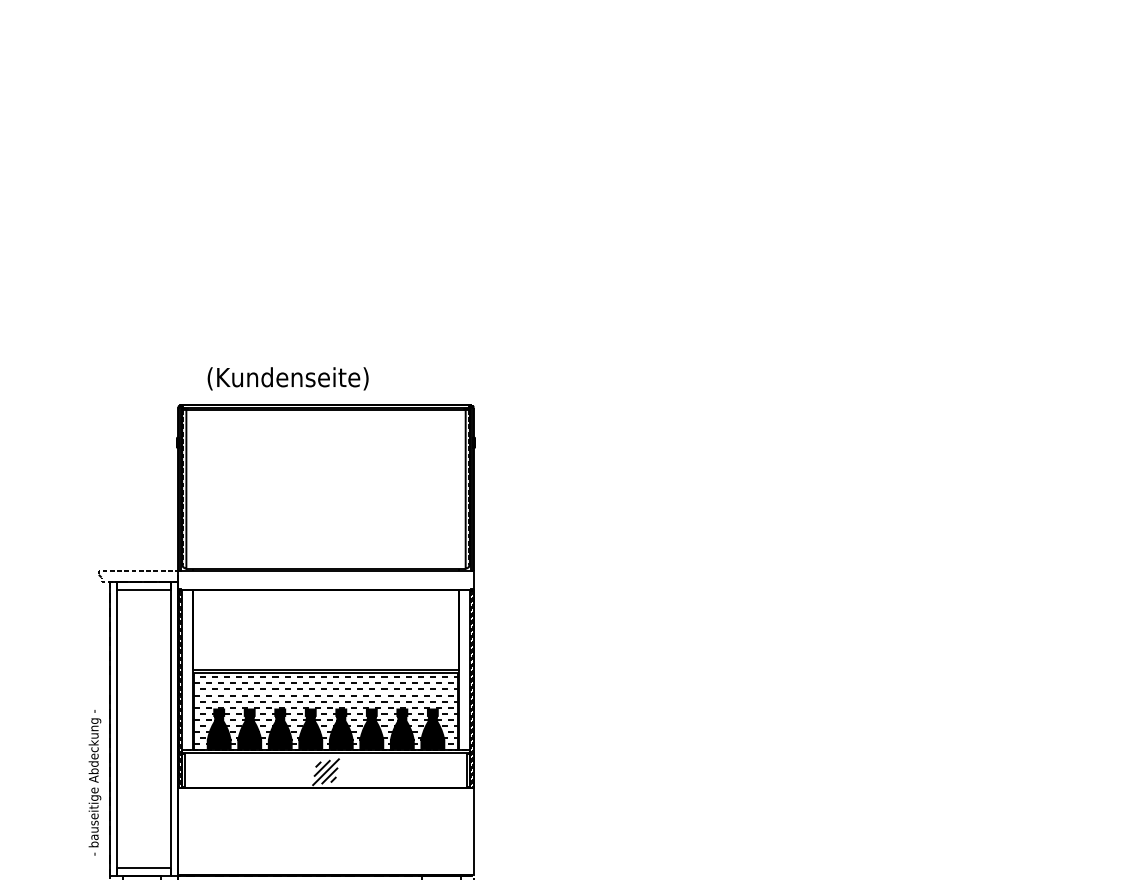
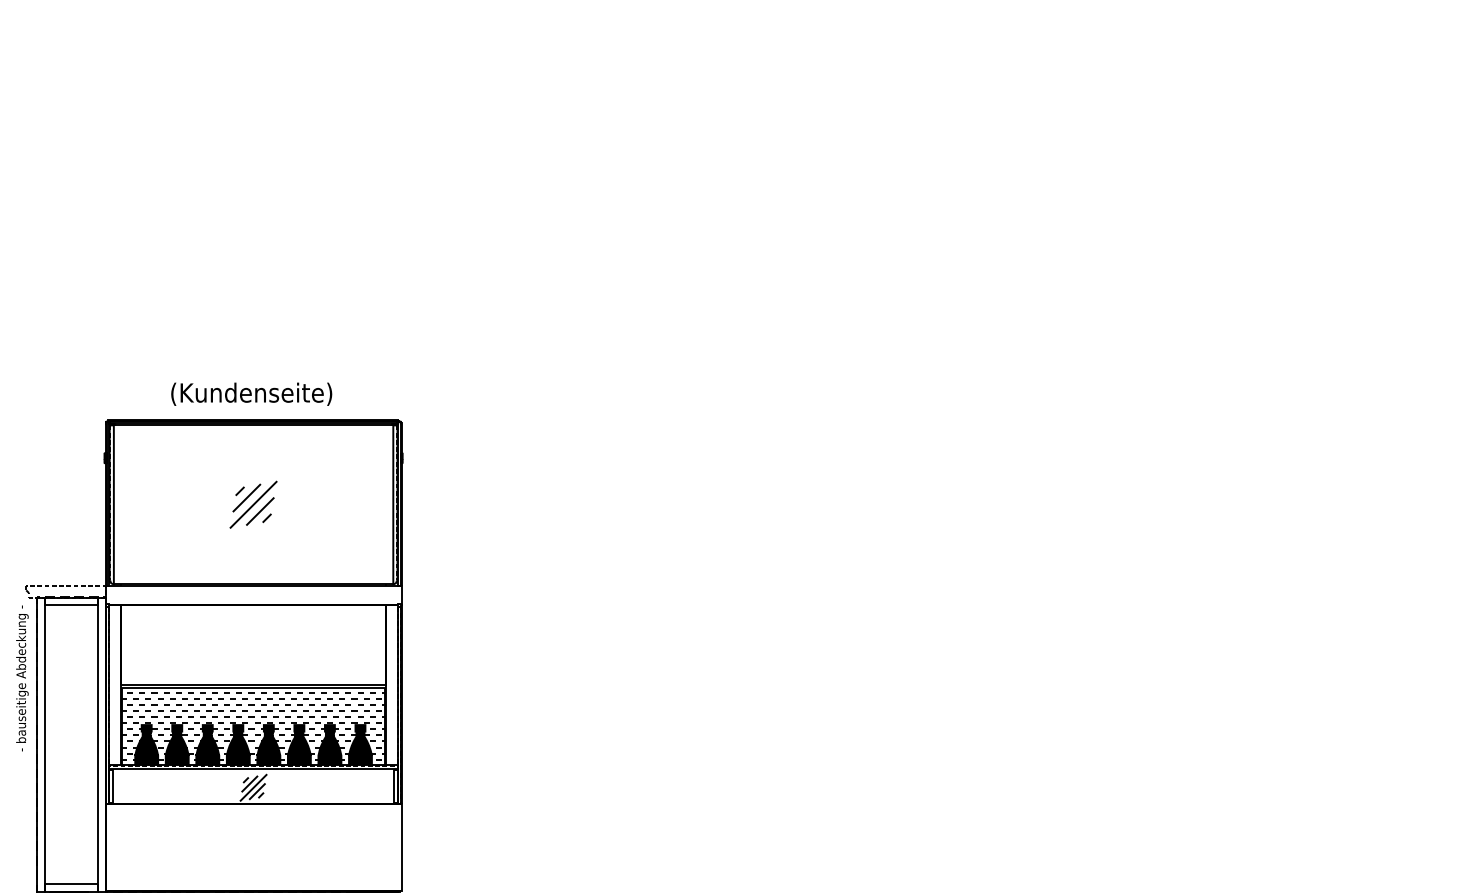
text: (287, 378) -> (251, 393), moved
part: (325, 489) -> (253, 504), added
text: (95, 782) -> (22, 678), moved

